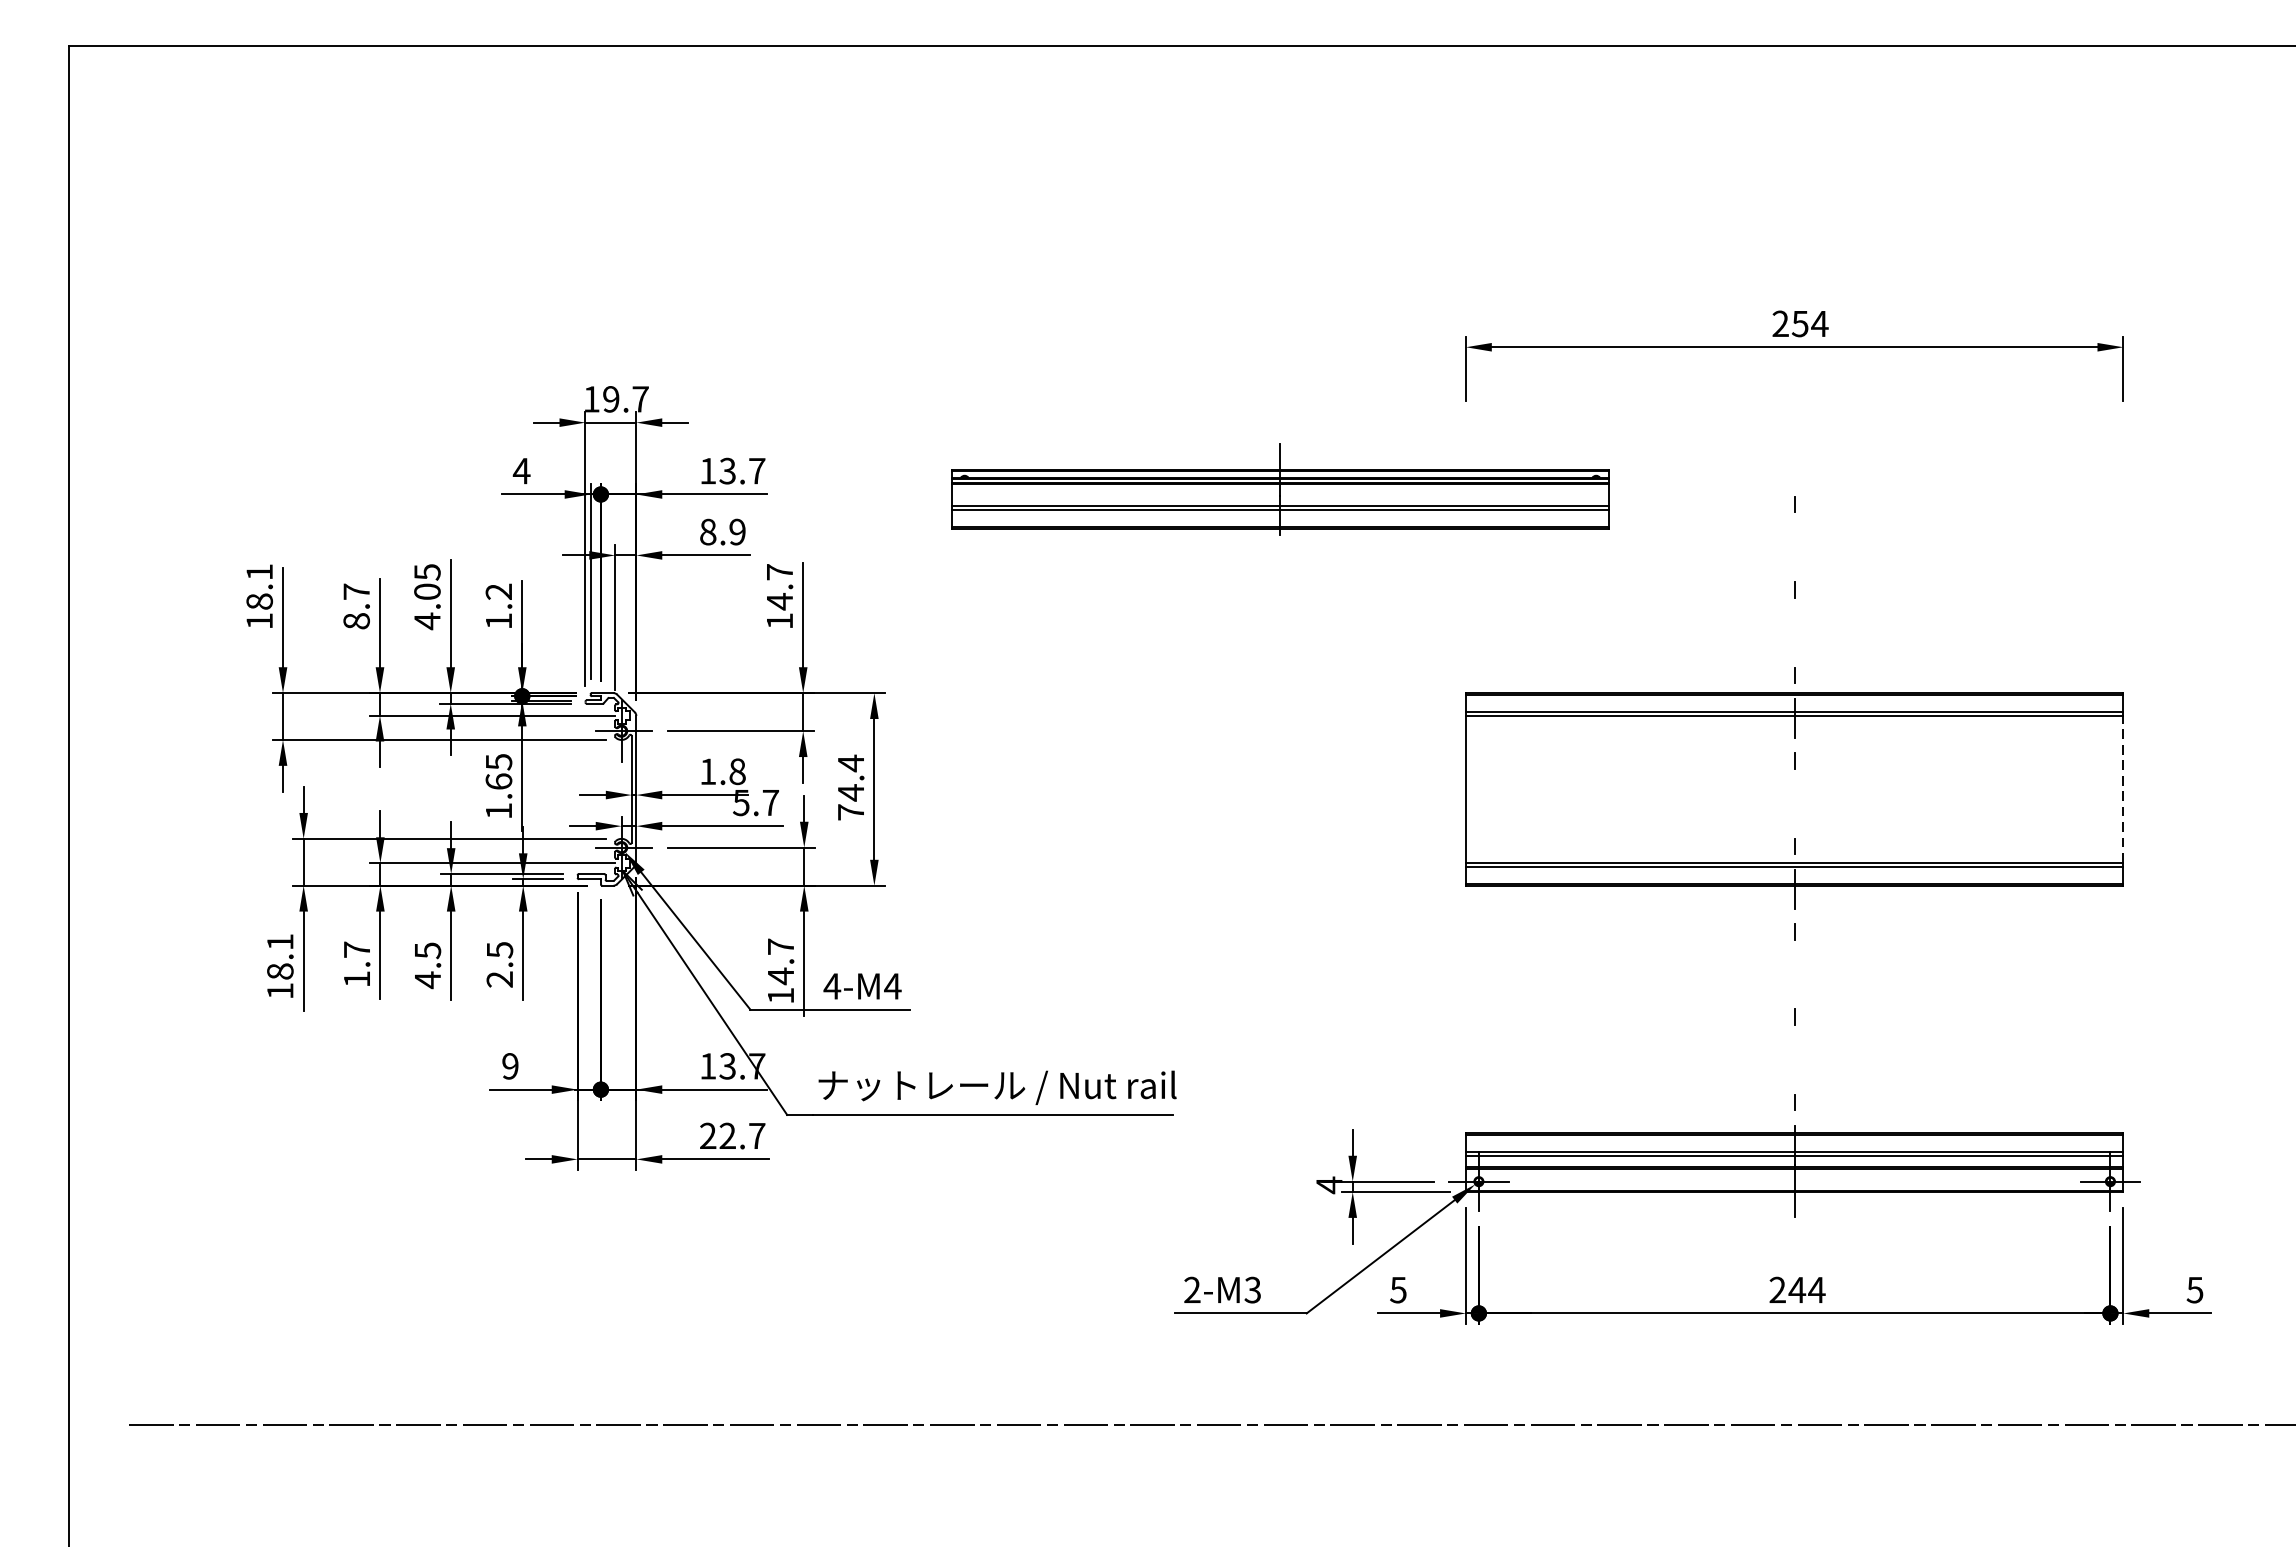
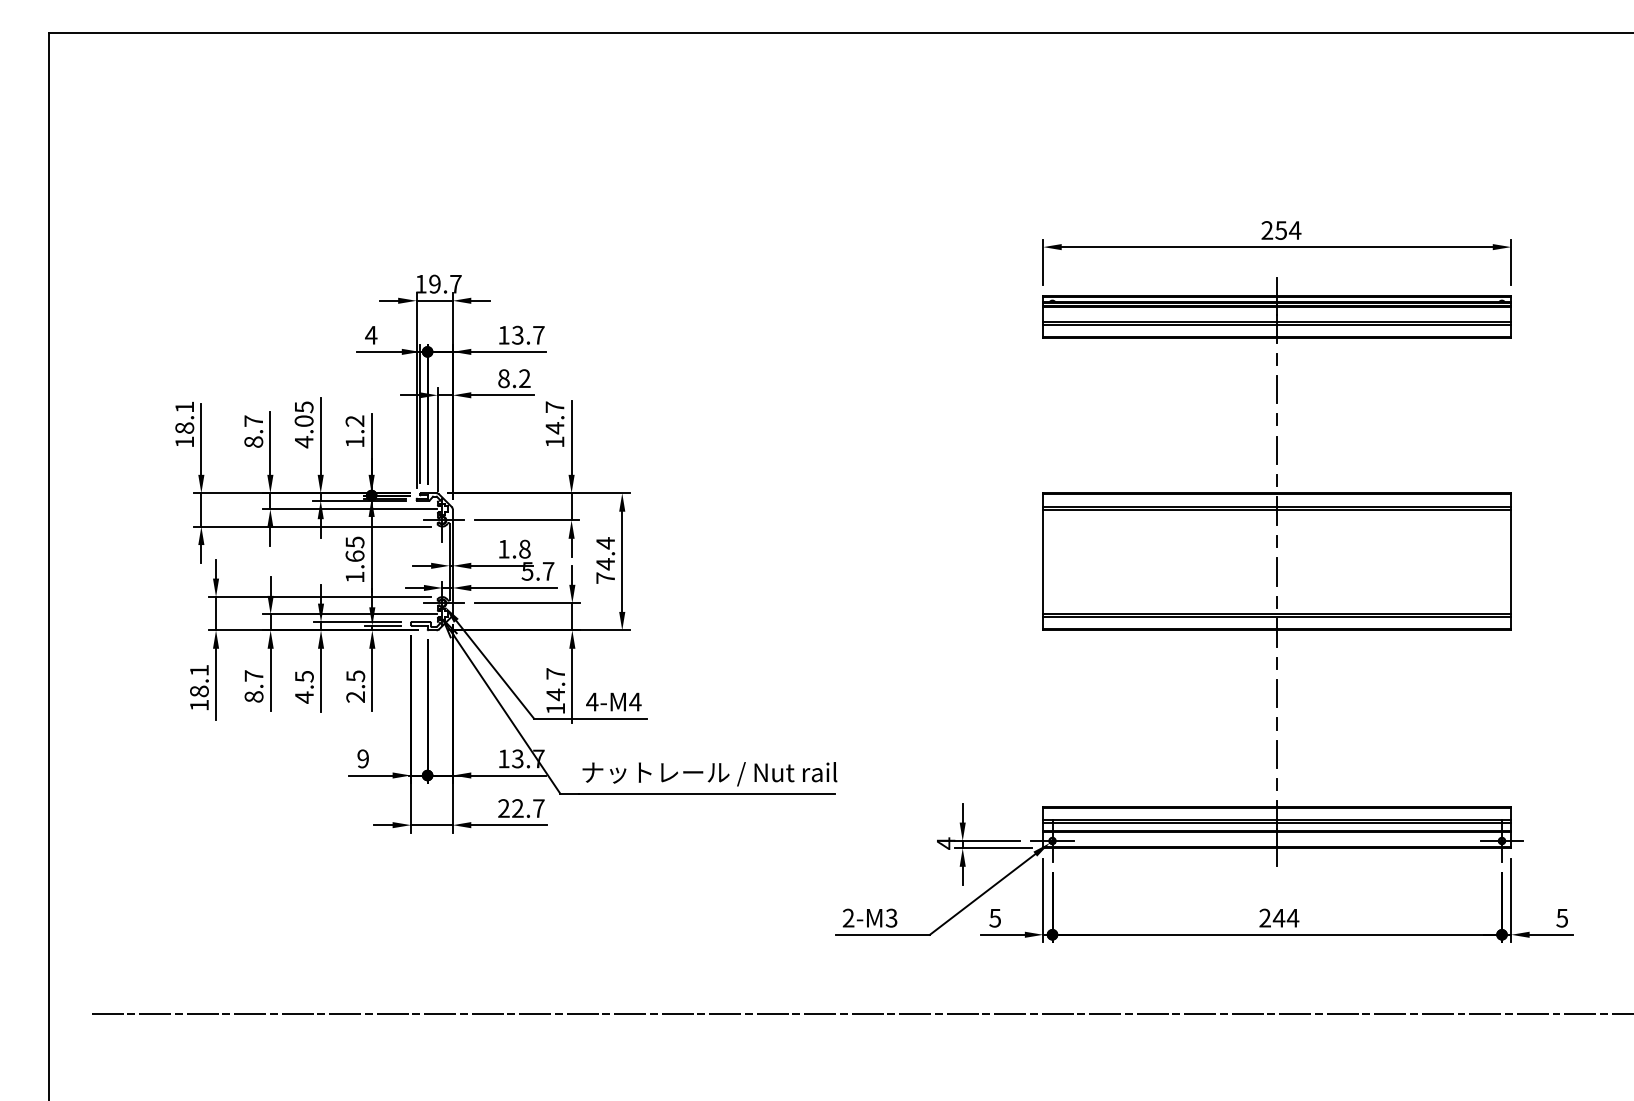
part: (1279, 489) -> (1276, 310), moved
text: (737, 531) -> (524, 378), 8.9 -> 8.2
line: (1793, 547) -> (1276, 389), added
line: (1795, 633) -> (1277, 450), added
line: (2123, 788) -> (1511, 561), dashed -> solid
line: (1795, 803) -> (1277, 571), added
line: (1795, 974) -> (1277, 693), added
text: (356, 978) -> (253, 696), 1.7 -> 8.7
line: (1795, 1060) -> (1277, 754), added

